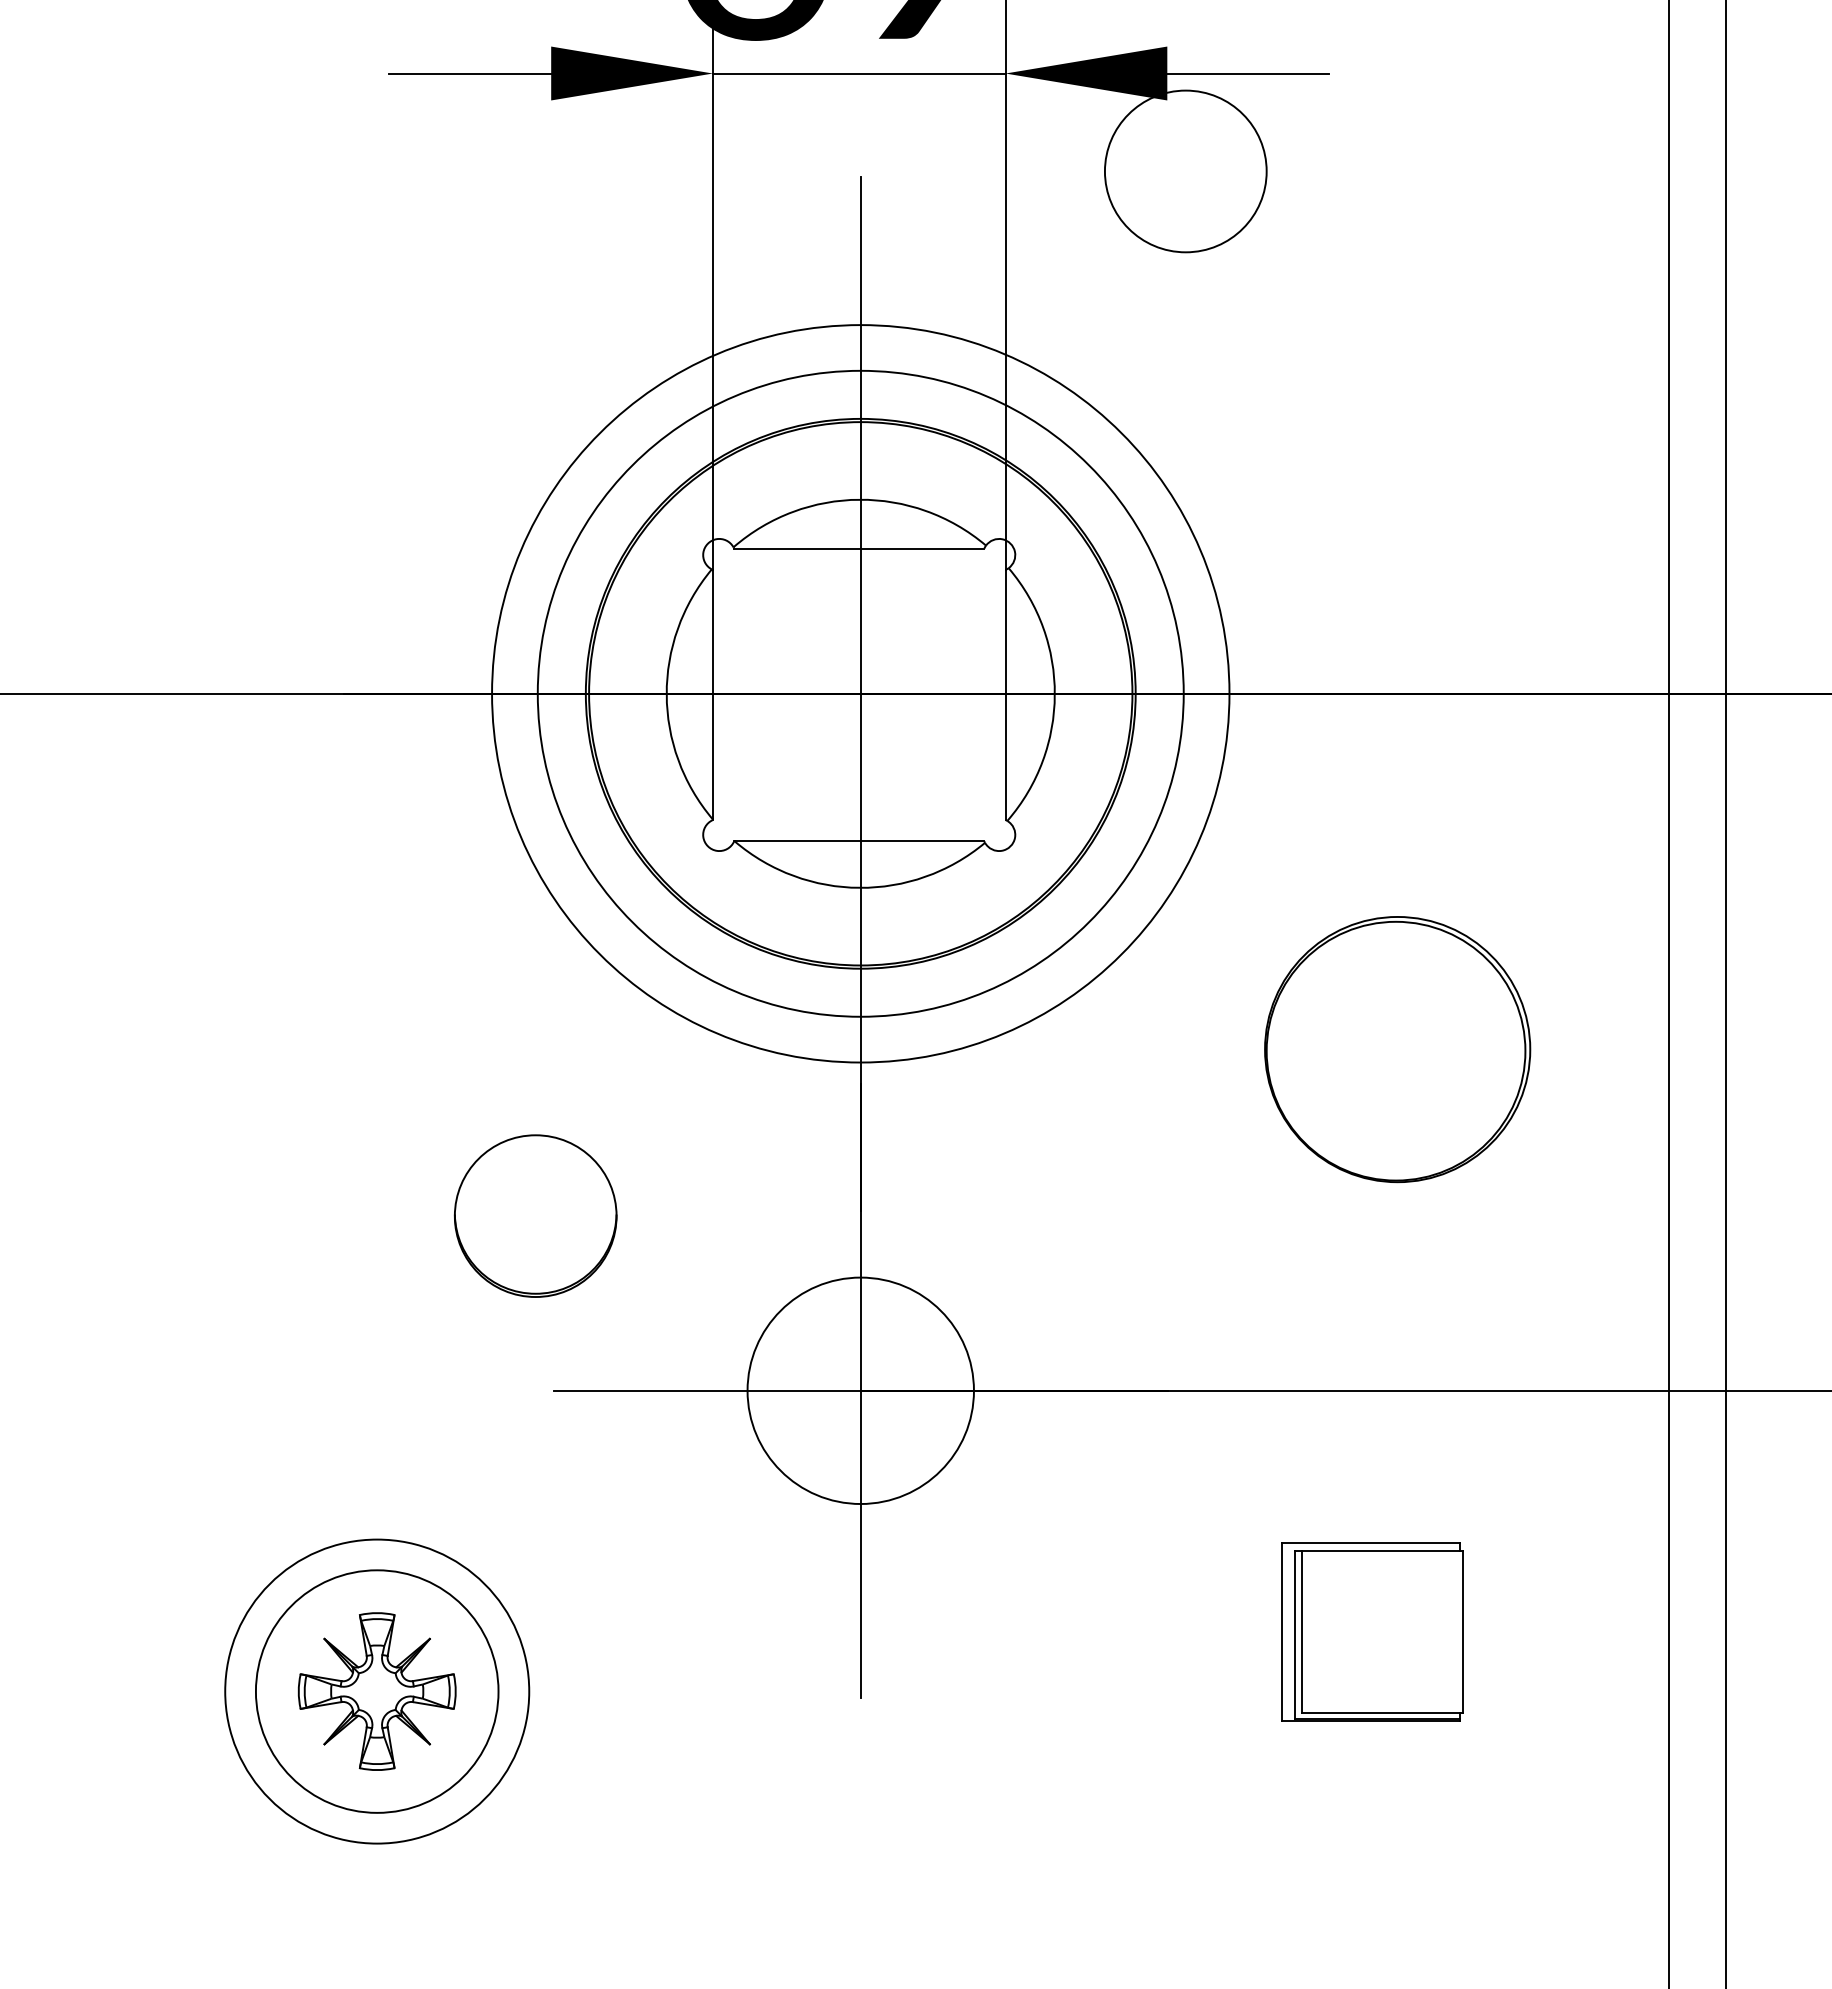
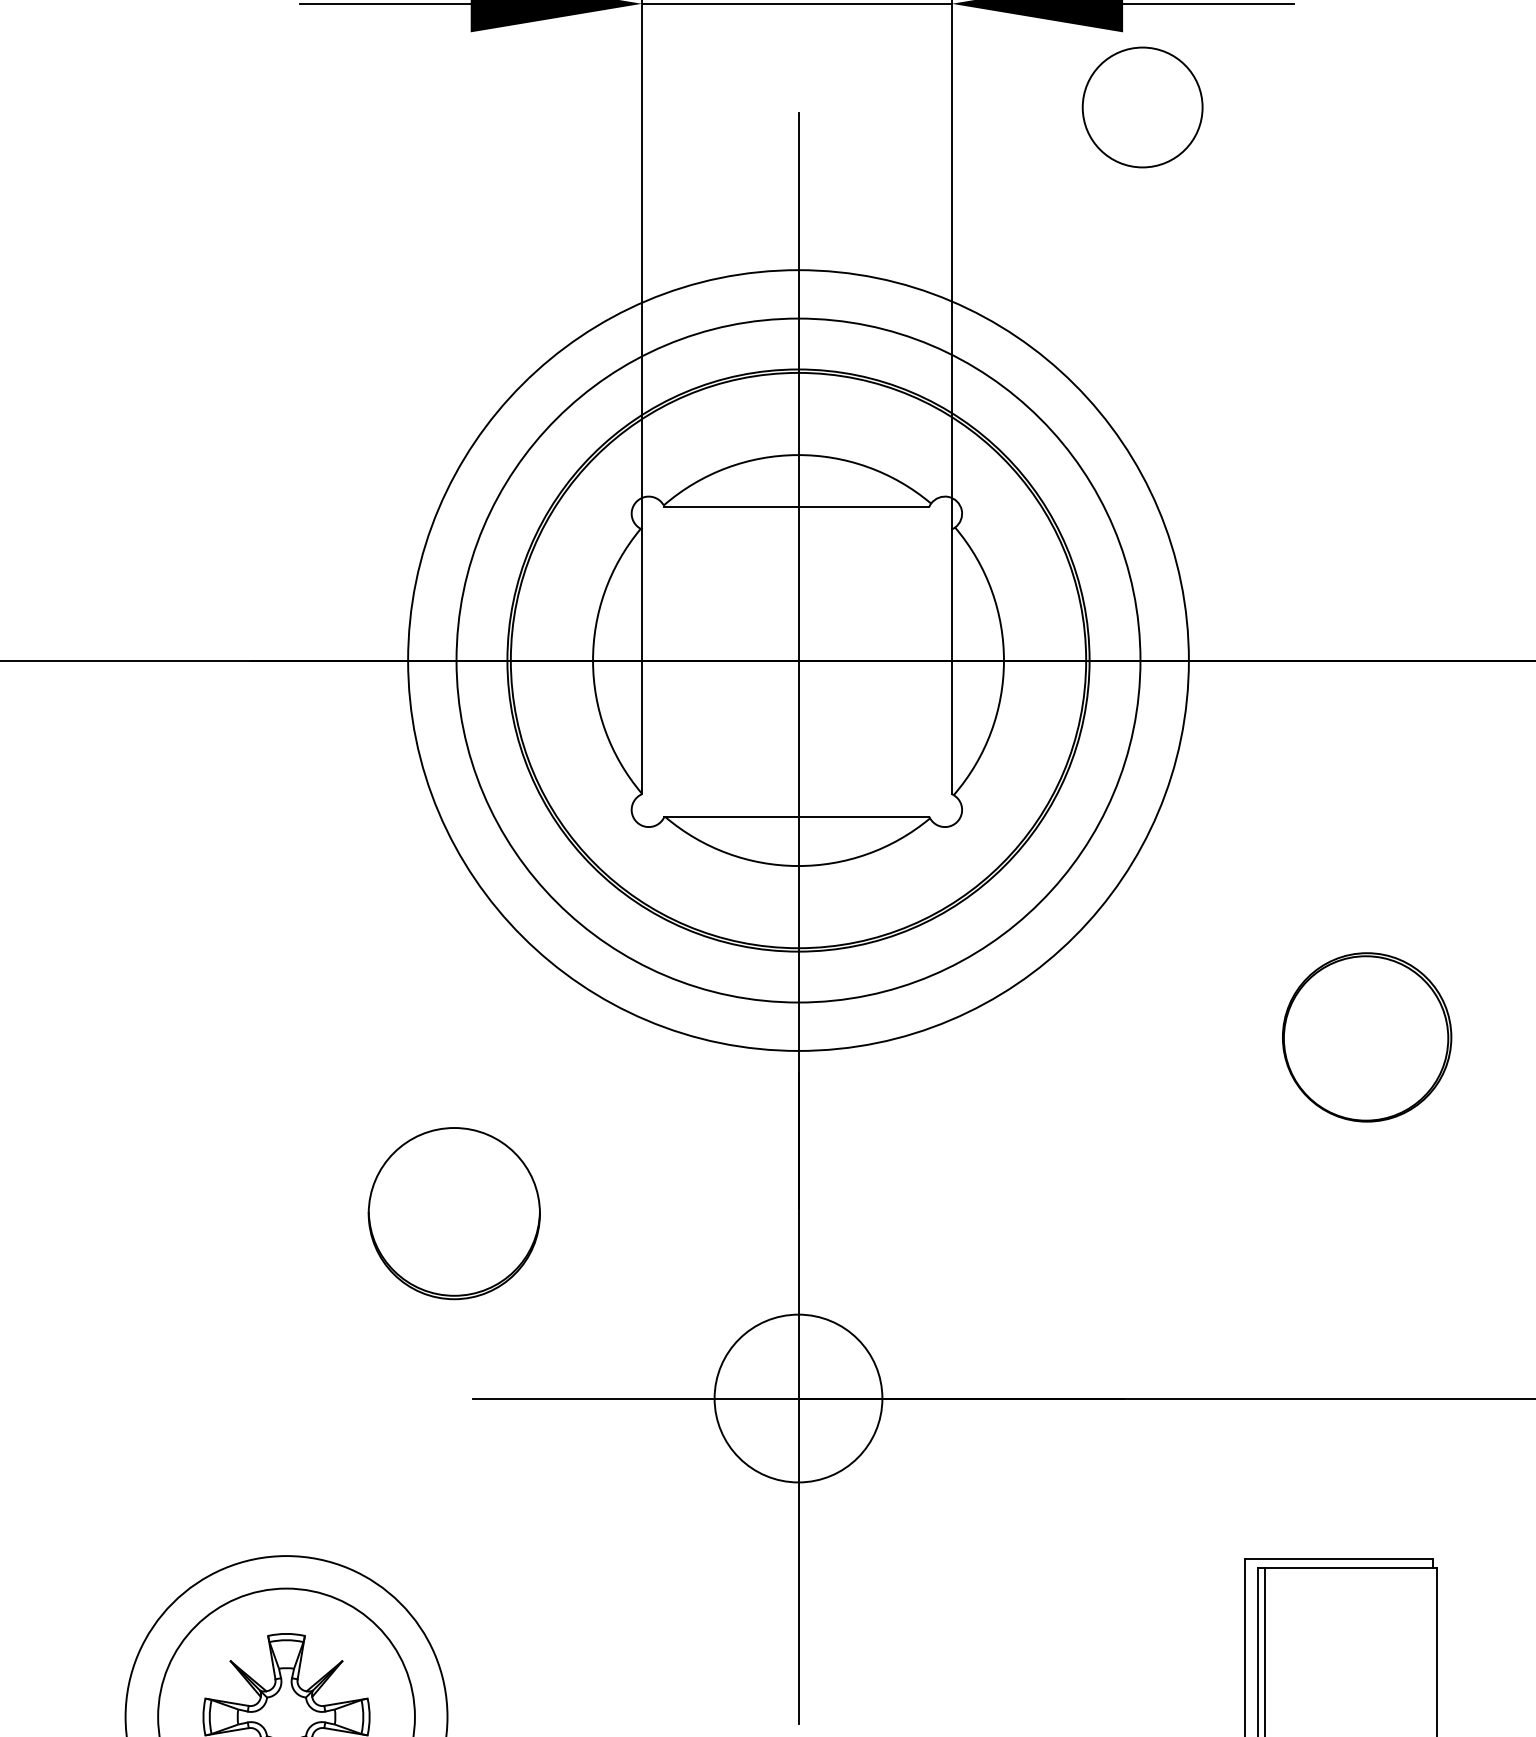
circle: (1185, 171) -> (1142, 107), size x0.7
part: (1397, 1049) -> (1366, 1037), size x0.6
circle: (860, 1390) -> (798, 1398), size x0.7

